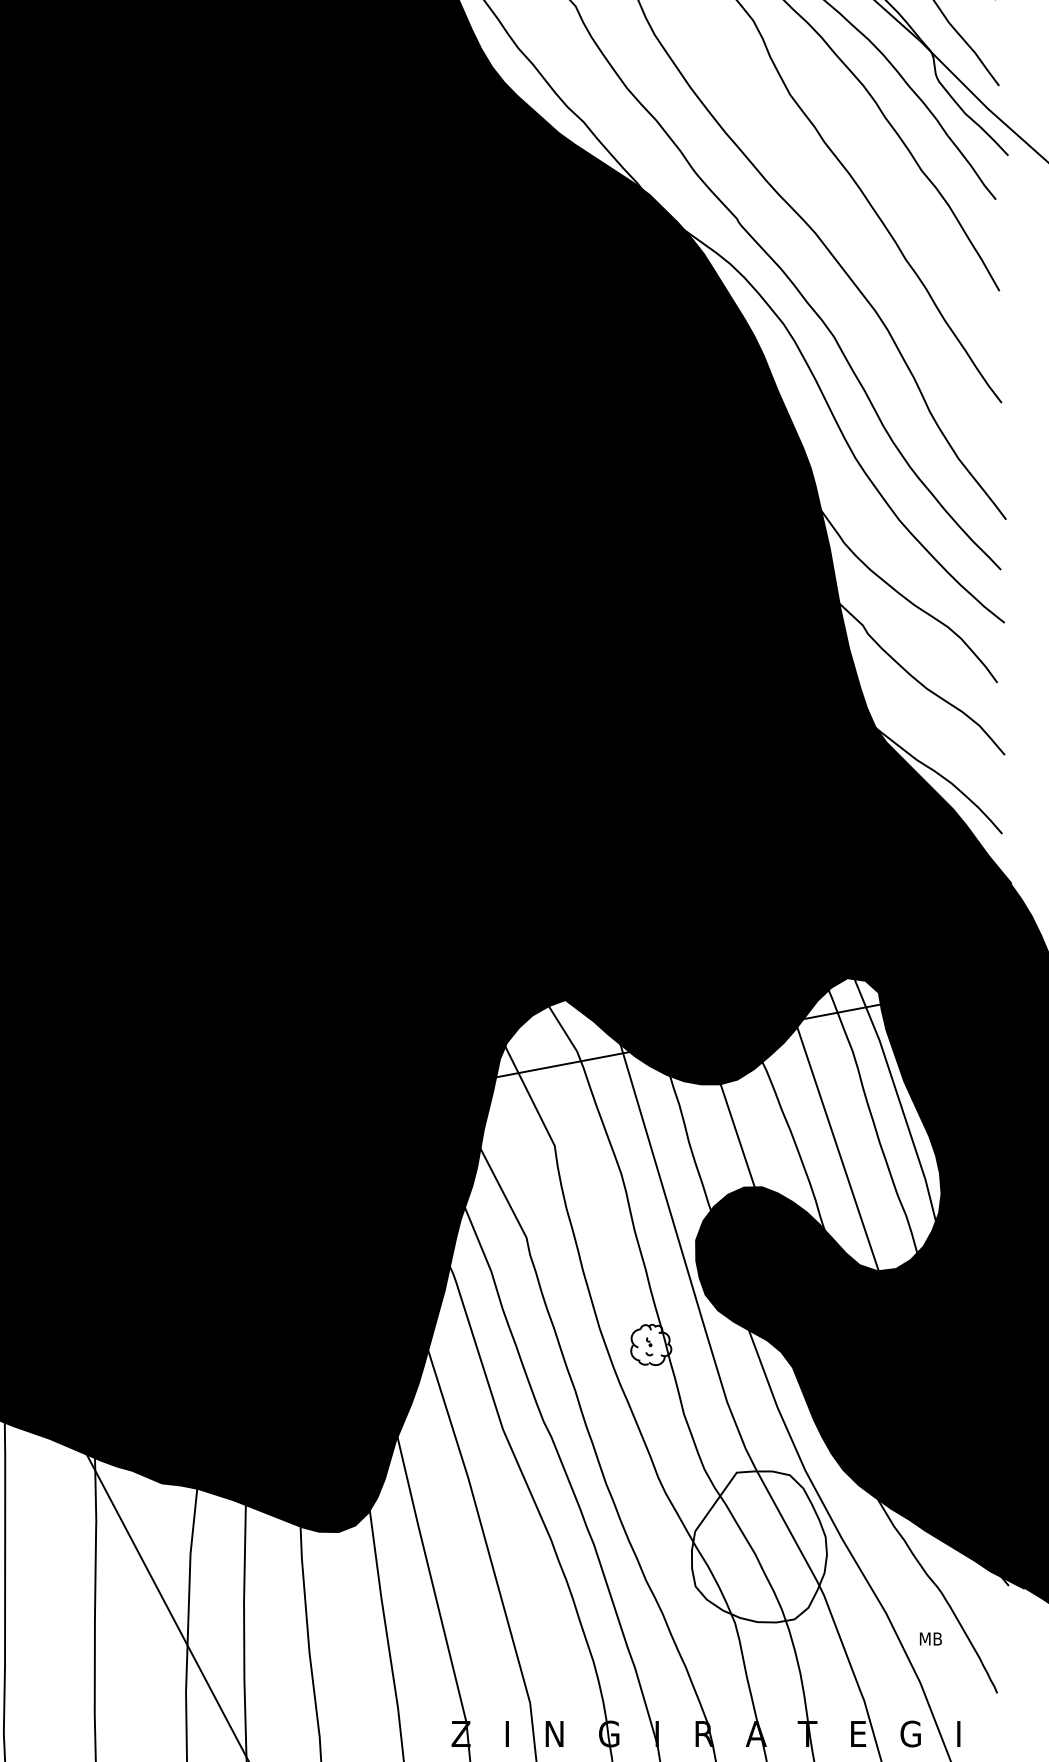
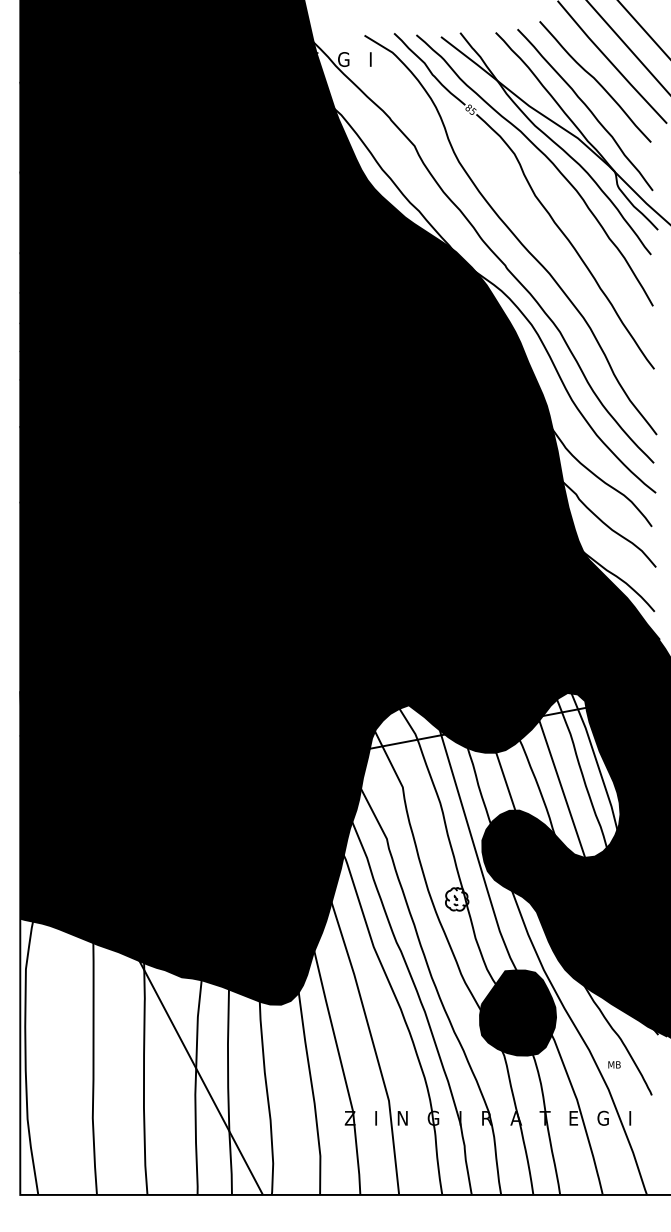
fill: (760, 1545) -> (518, 1012), added

